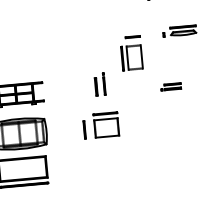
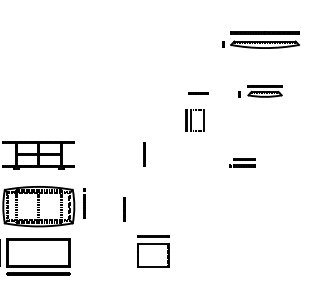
part: (131, 57) -> (194, 120), size x0.7
line: (104, 84) -> (84, 203), moved
part: (106, 125) -> (153, 251), moved

